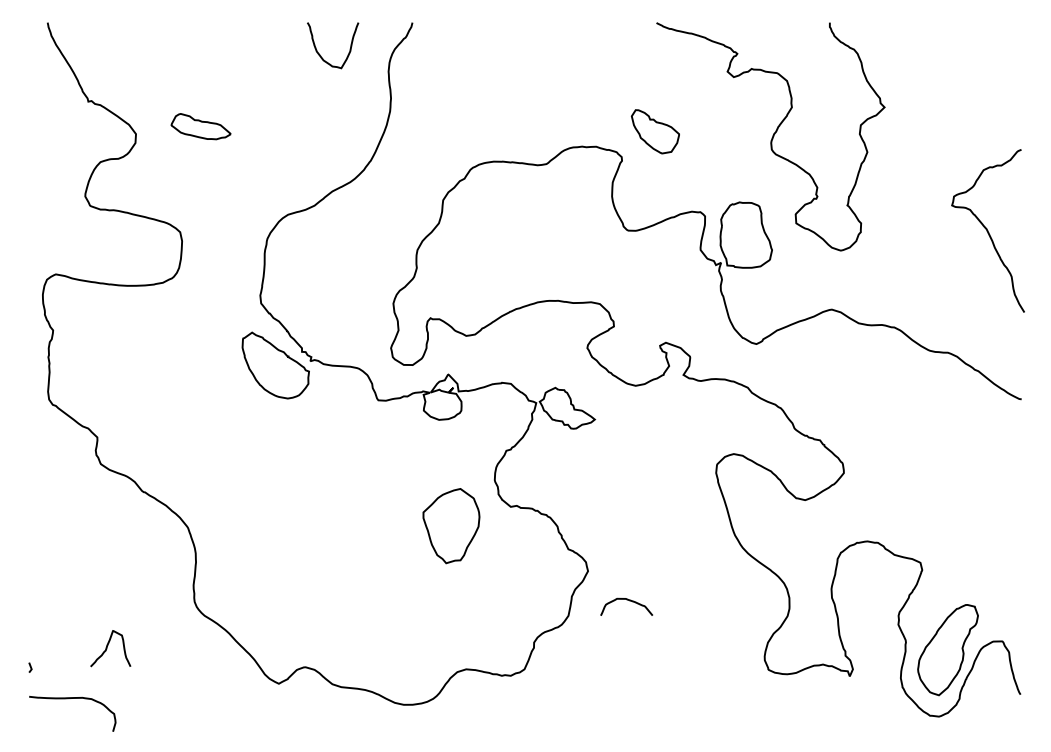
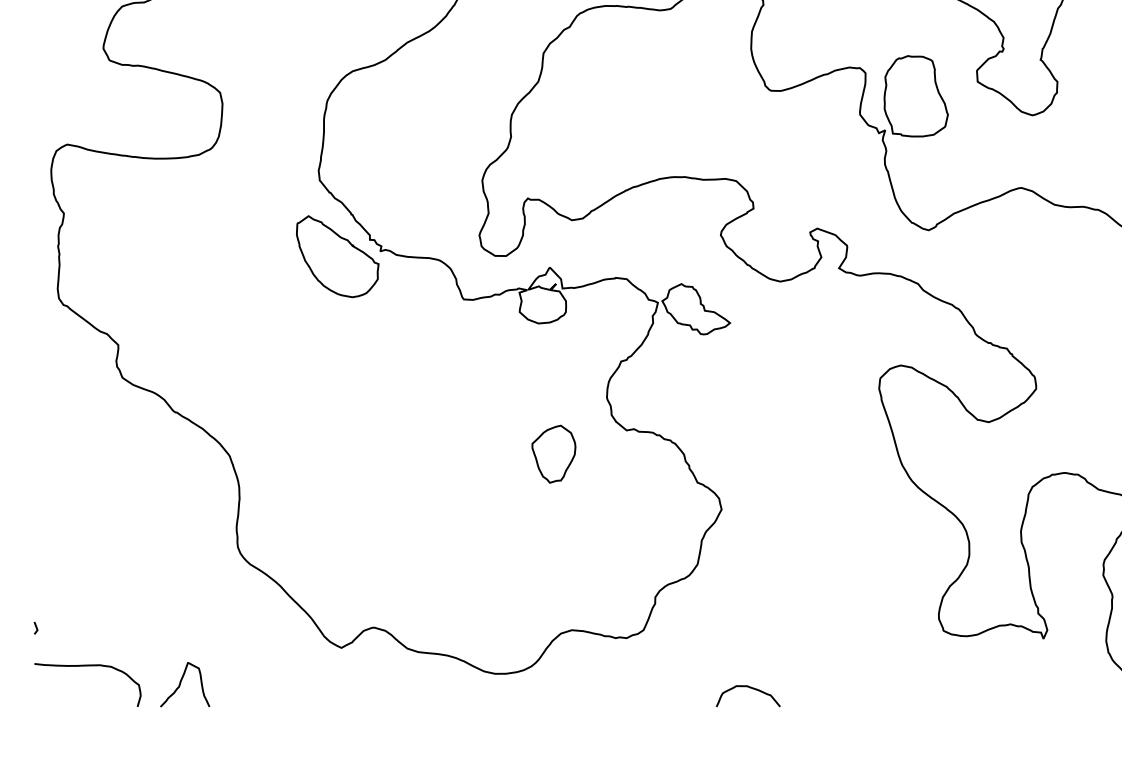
part: (451, 526) -> (553, 454), size x0.62
curve: (629, 601) -> (751, 689), moved
curve: (107, 648) -> (181, 684), moved

